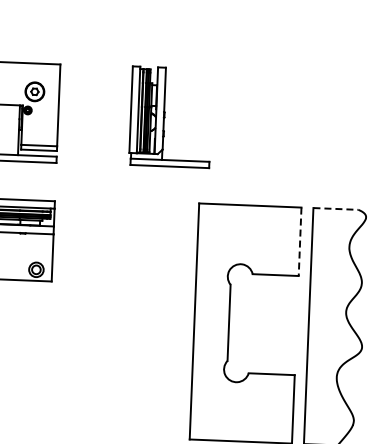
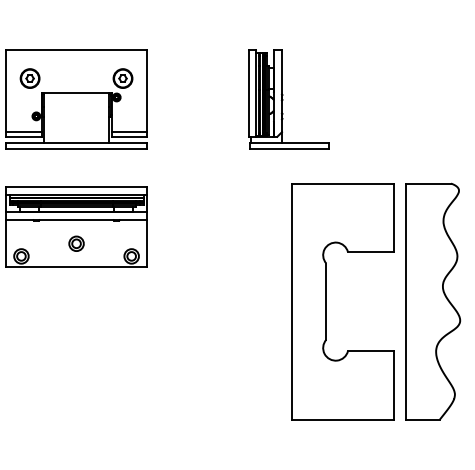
part: (170, 117) -> (288, 99), moved
line: (335, 208) -> (428, 183), dashed -> solid
line: (300, 242) -> (394, 218), dashed -> solid

